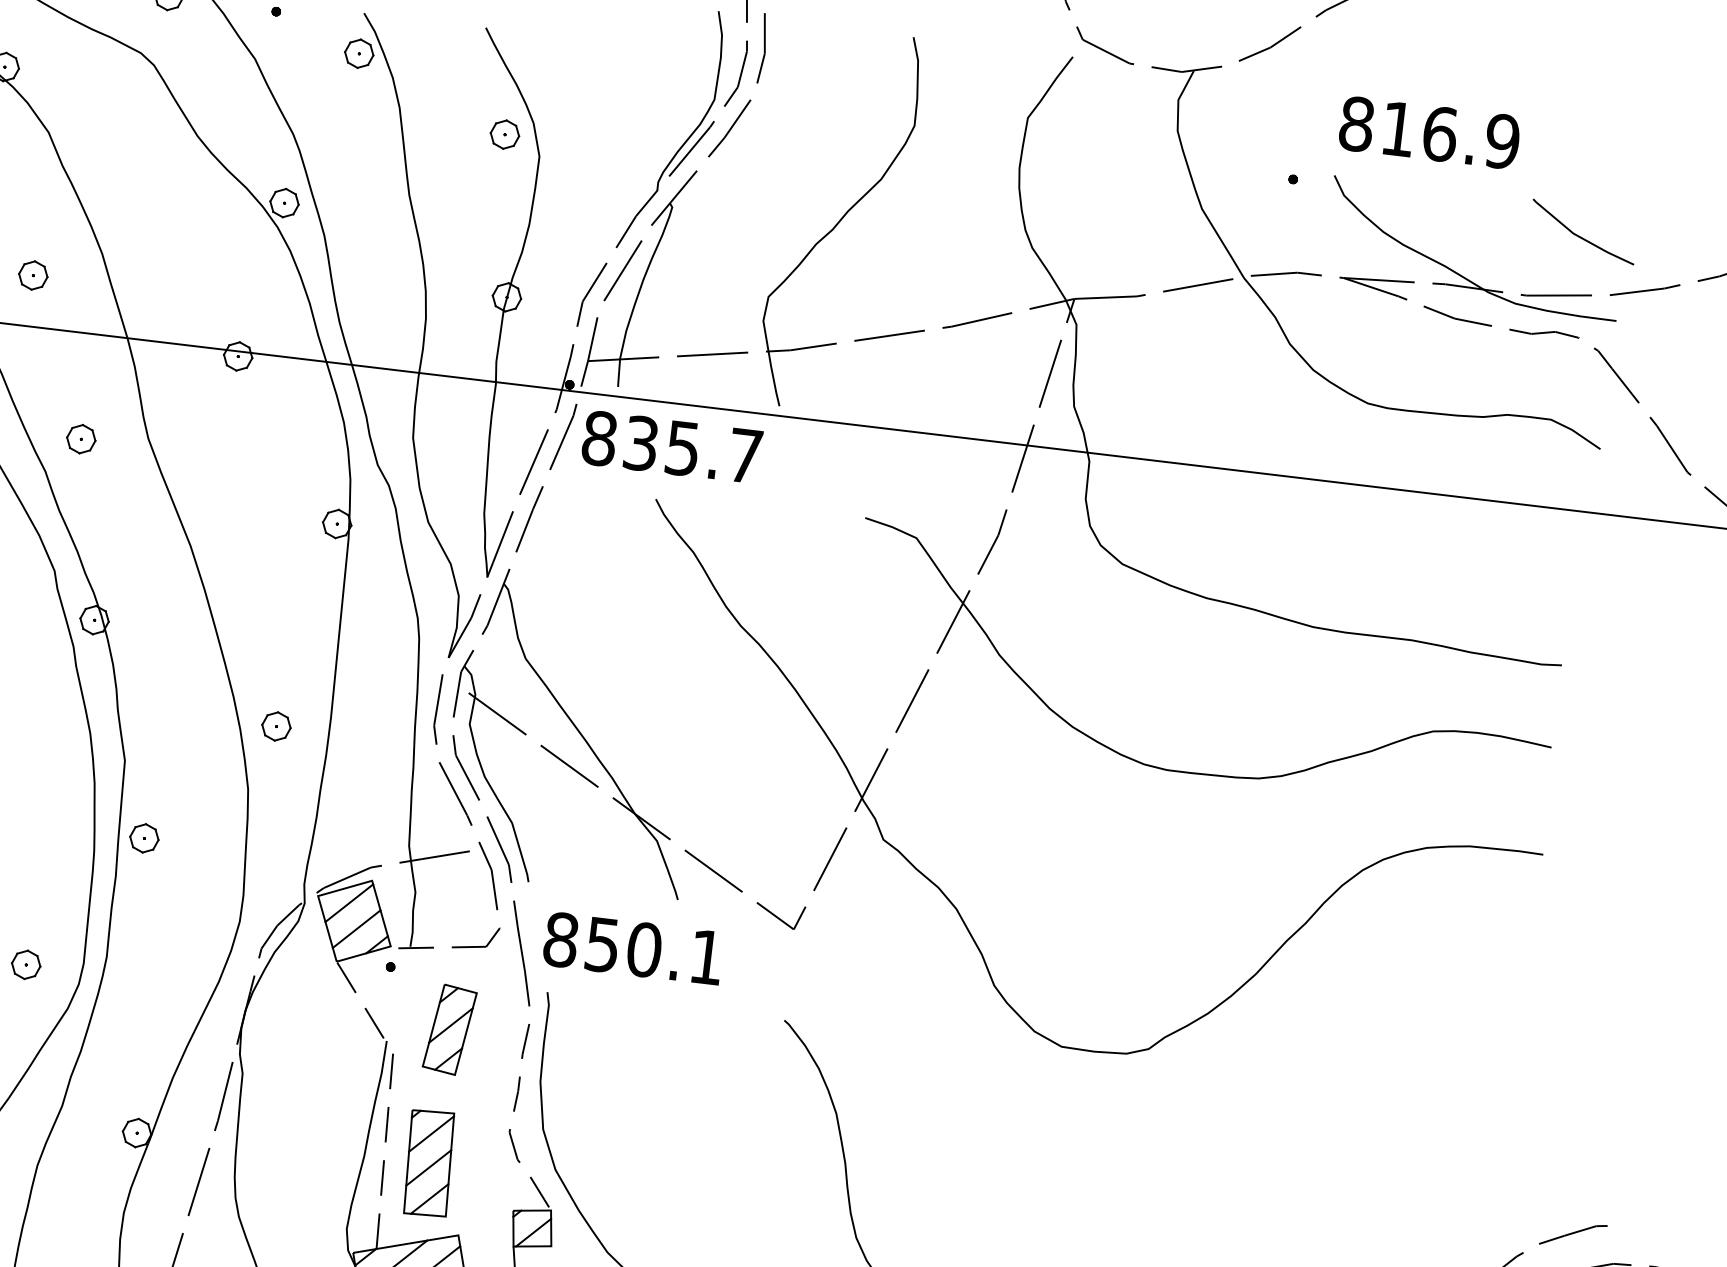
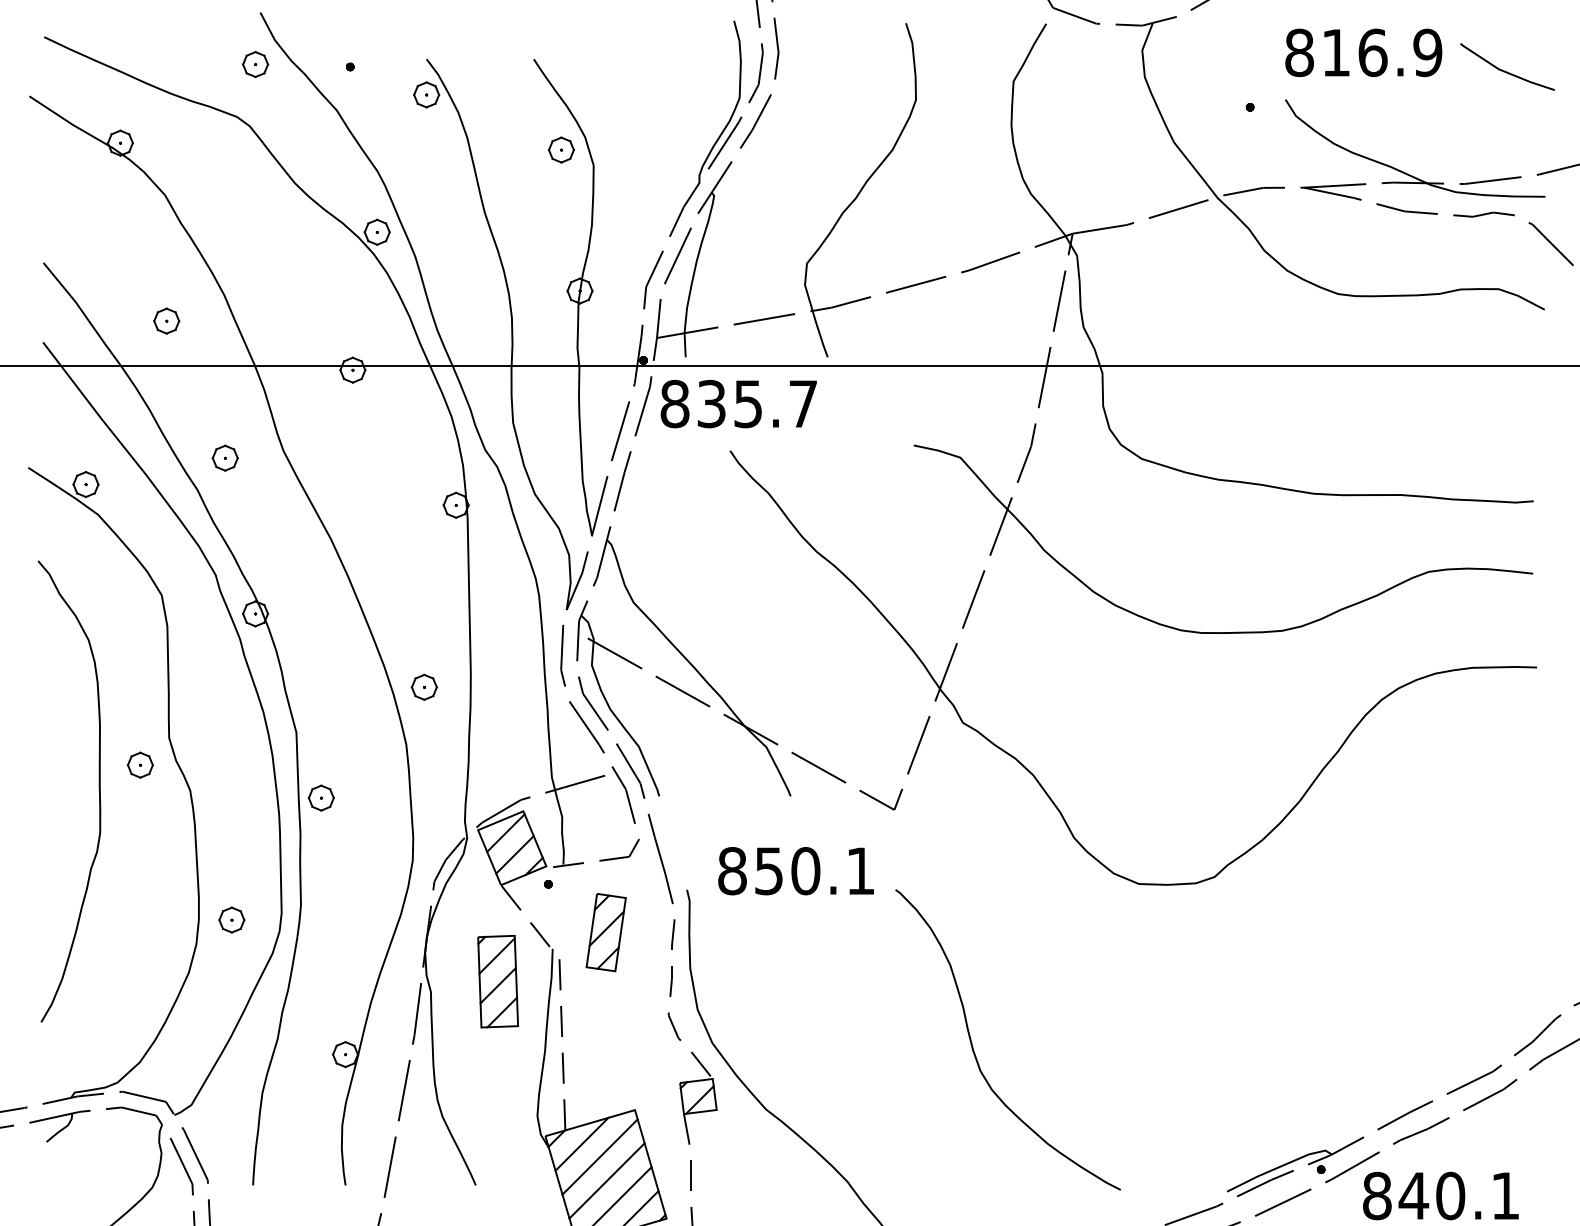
line: (1579, 235) -> (1504, 70), moved
text: (632, 948) -> (795, 871), moved
part: (428, 1163) -> (497, 981), moved

